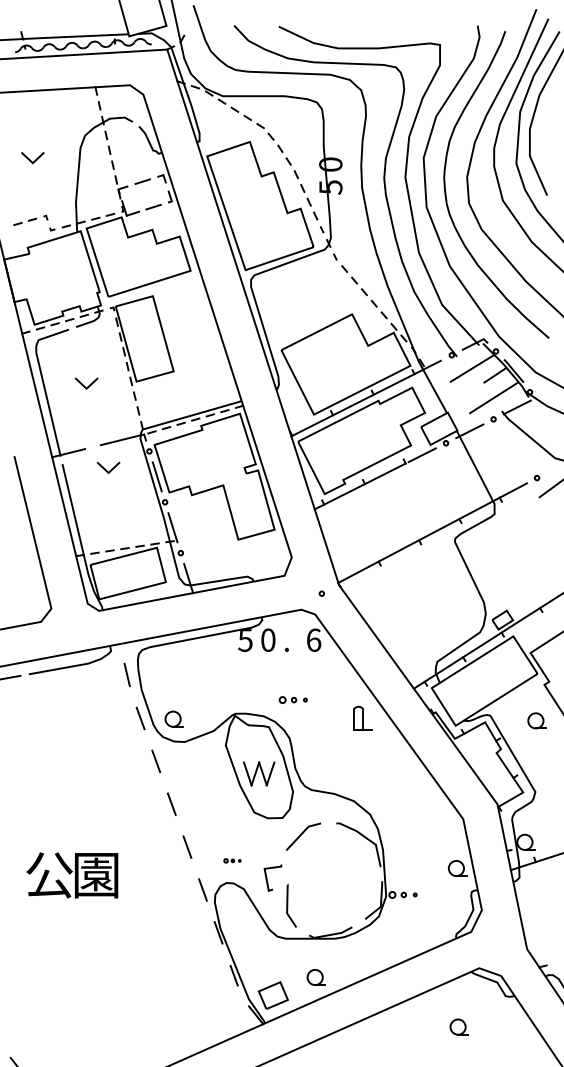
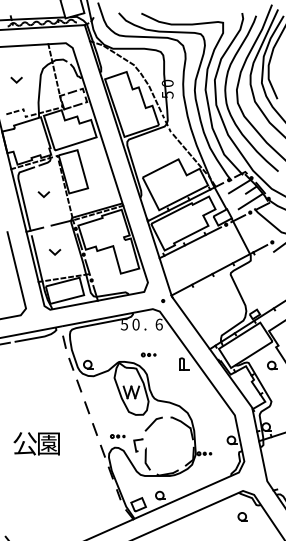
line: (107, 468) -> (54, 252), moved
part: (231, 860) -> (117, 436), size x1.67
part: (458, 1026) -> (242, 516), moved

